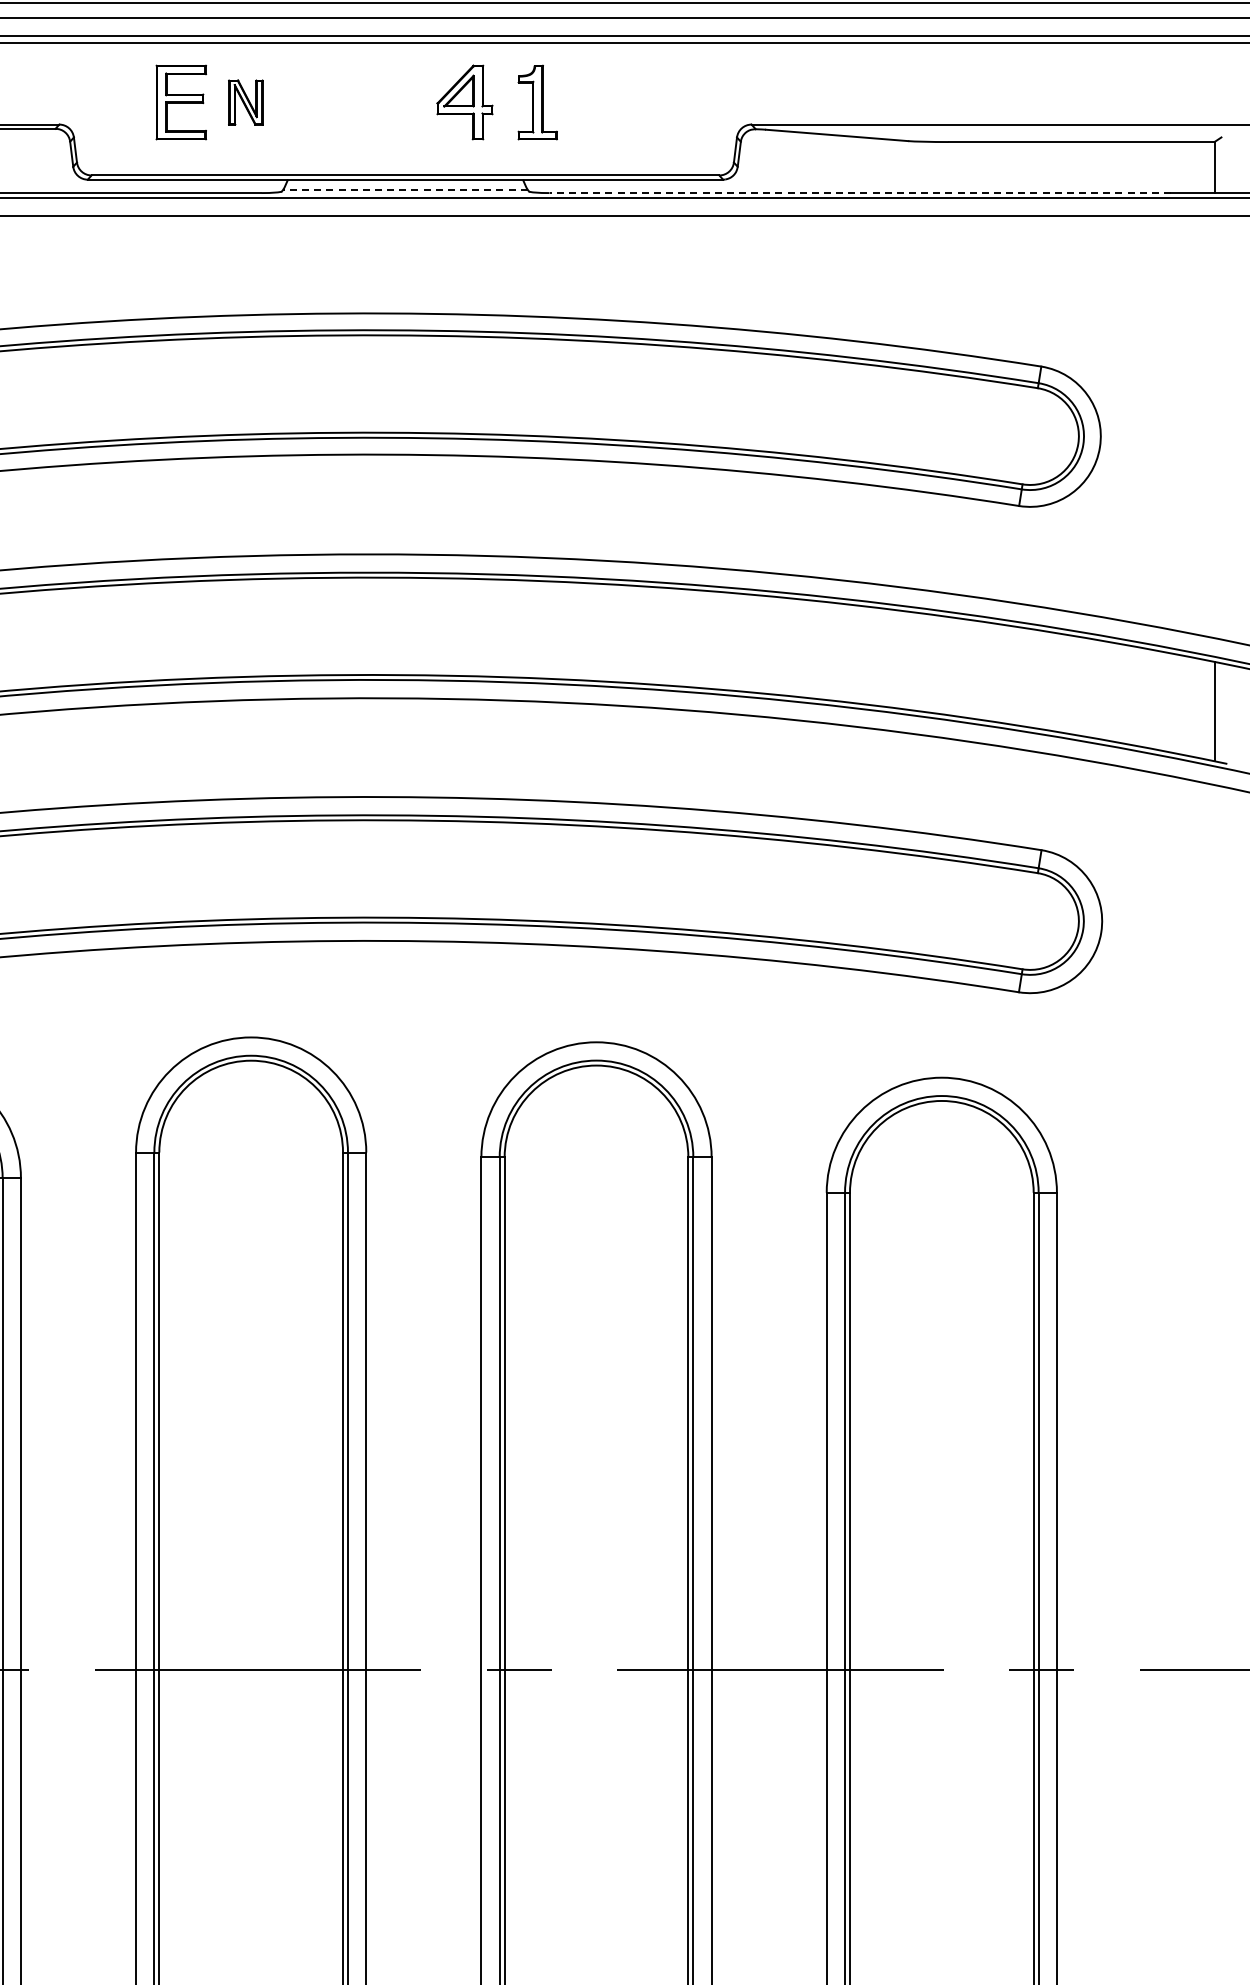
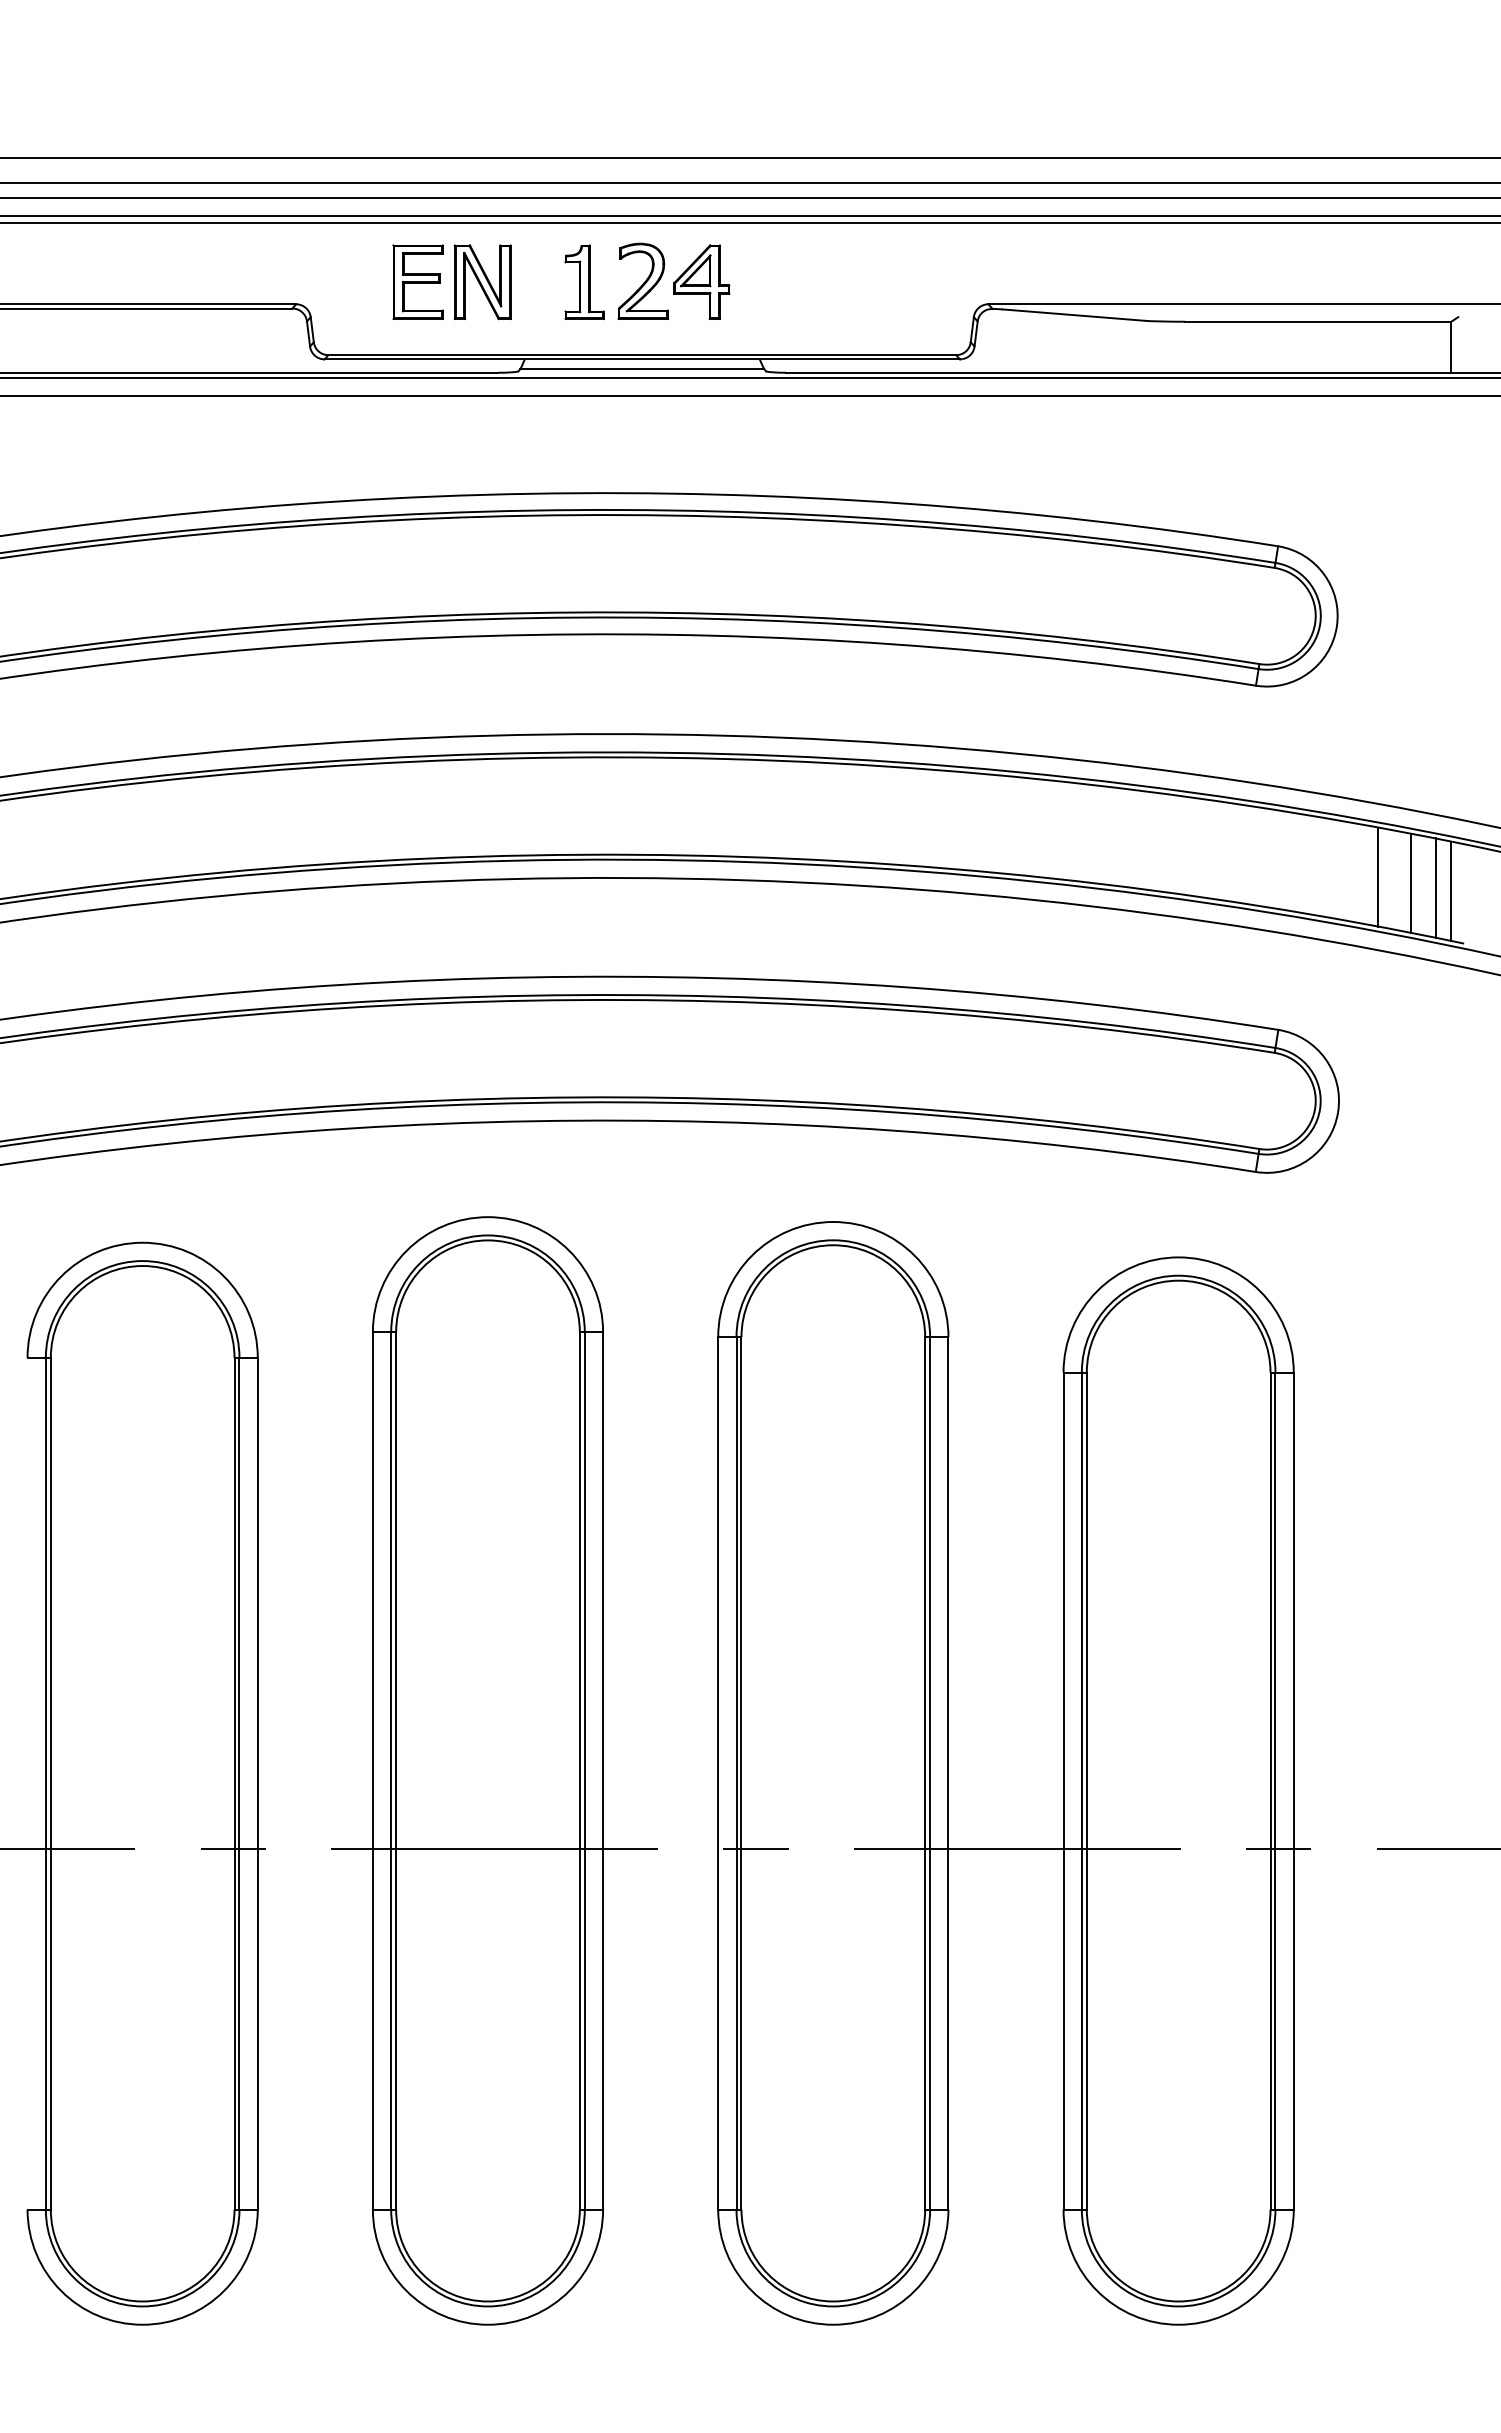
part: (405, 100) -> (642, 280), added
part: (537, 101) -> (584, 281), moved
part: (245, 102) -> (482, 282), size x1.67
line: (404, 189) -> (641, 369), dashed -> solid
line: (860, 192) -> (1097, 372), dashed -> solid
line: (1141, 696) -> (1378, 876), added
line: (1173, 702) -> (1410, 882), added
line: (1198, 707) -> (1435, 887), added

